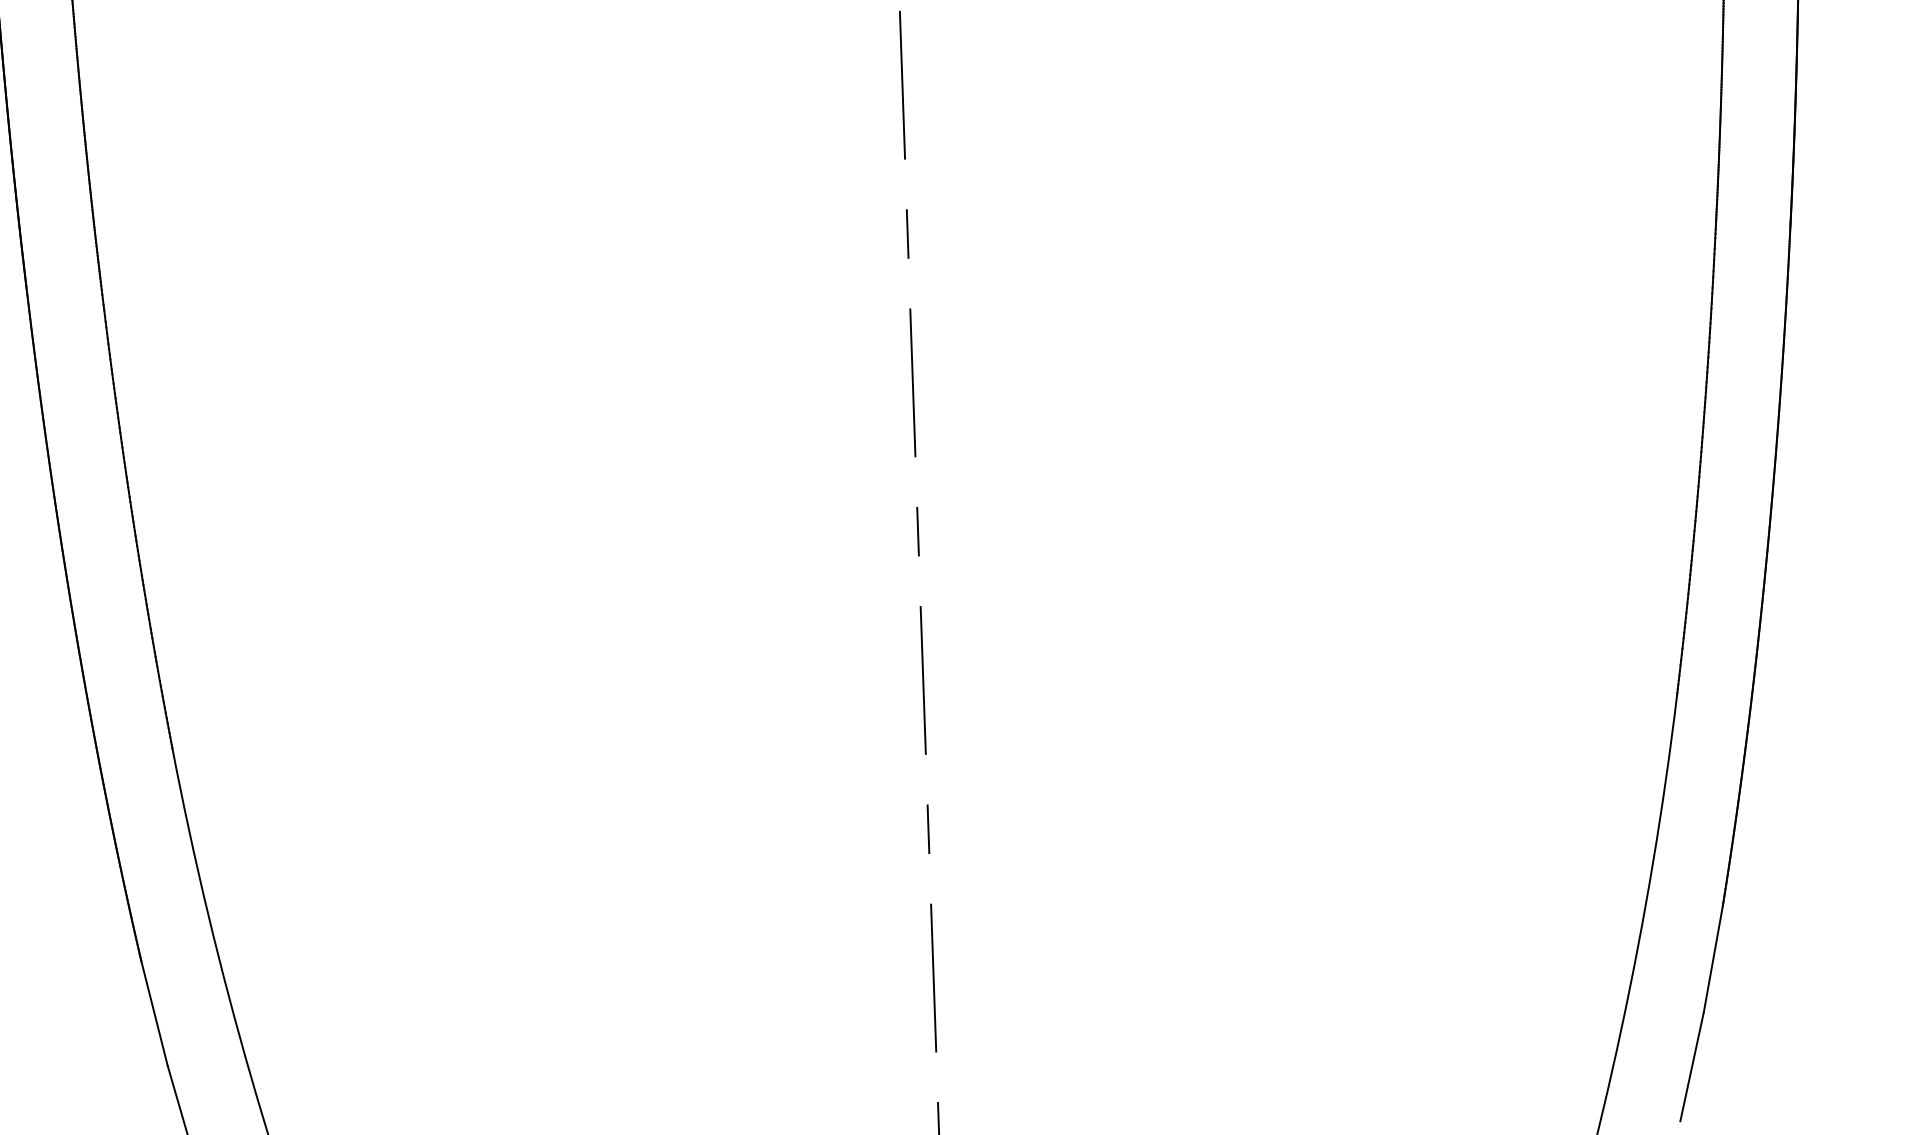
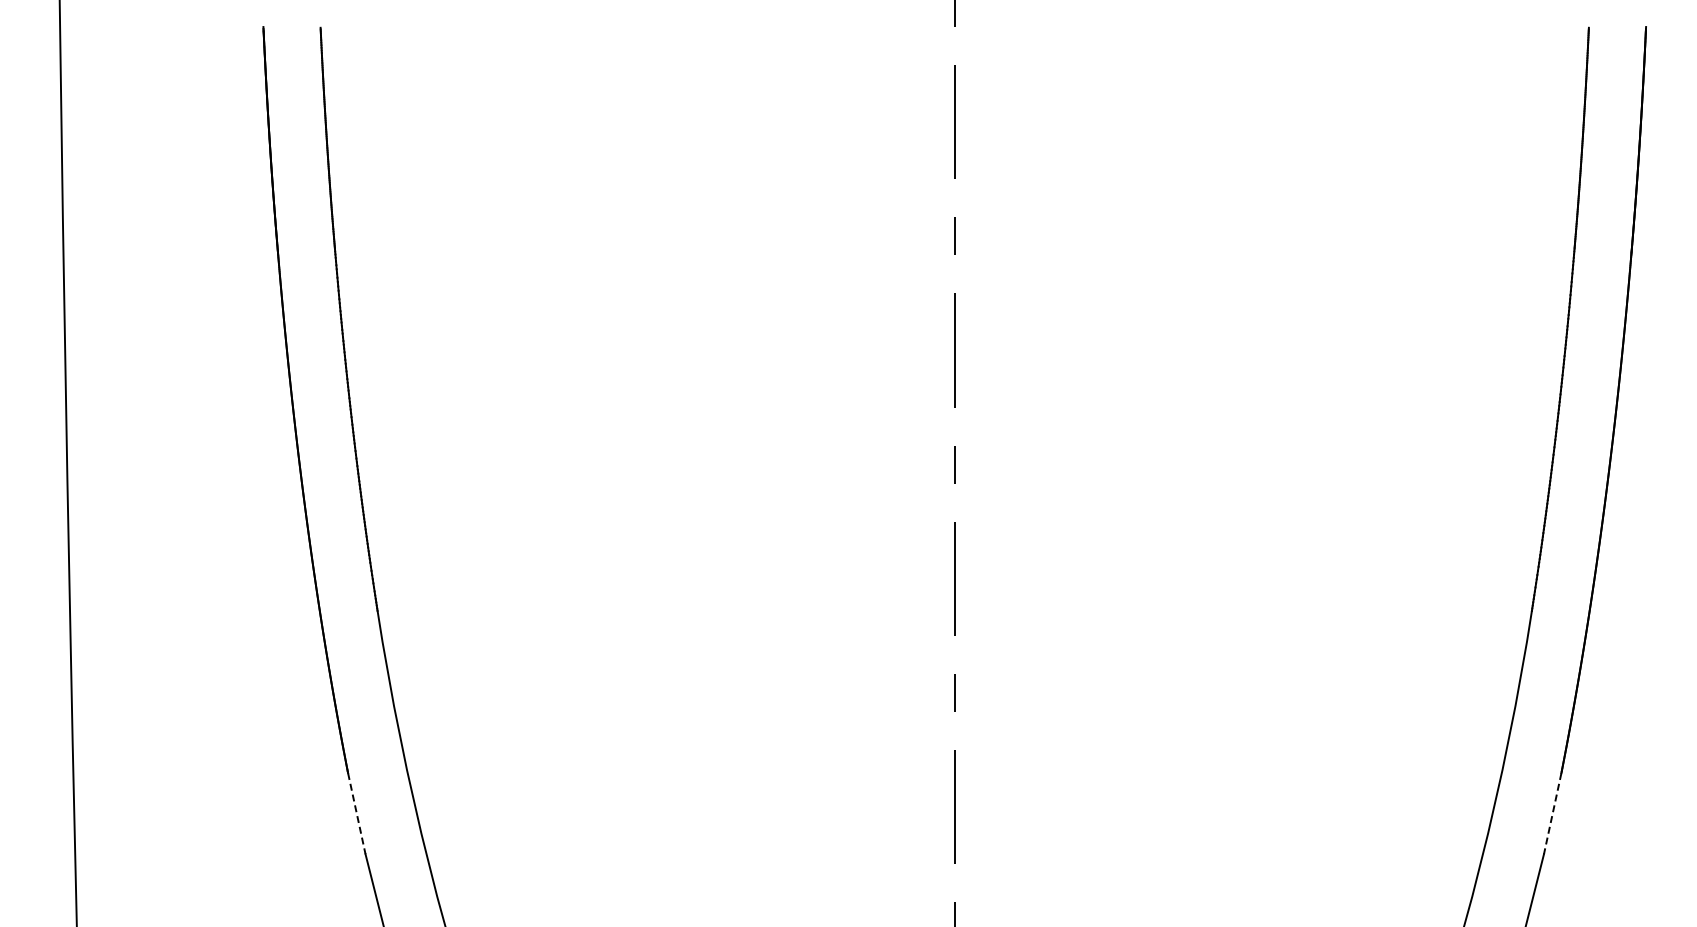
line: (1713, 959) -> (1552, 813), solid -> dashed
line: (154, 1013) -> (356, 813), solid -> dashed

